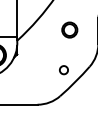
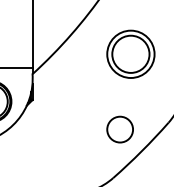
part: (69, 29) -> (130, 53), size x1.67
circle: (63, 69) -> (119, 128), size x1.67

